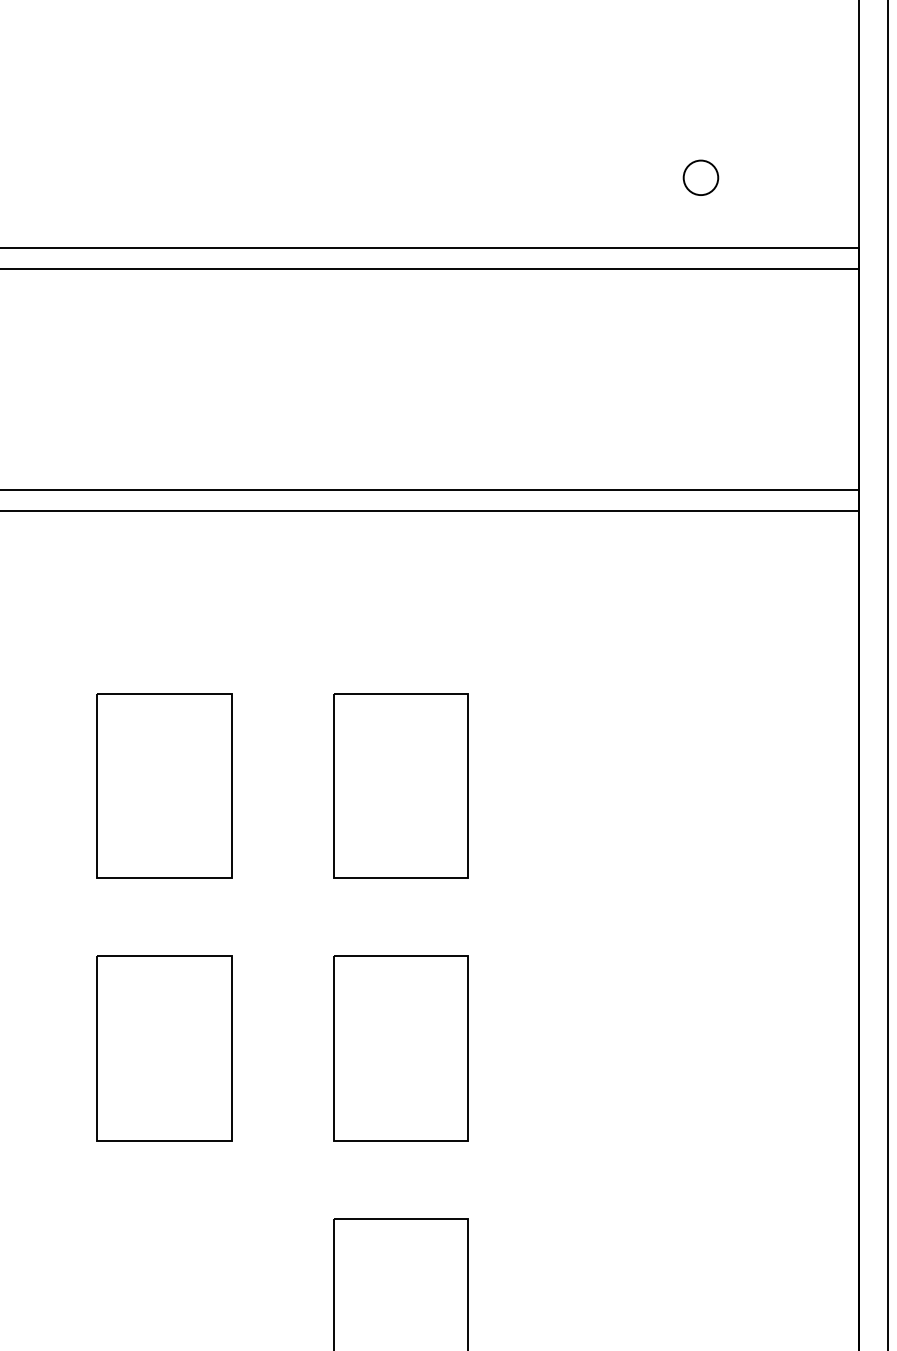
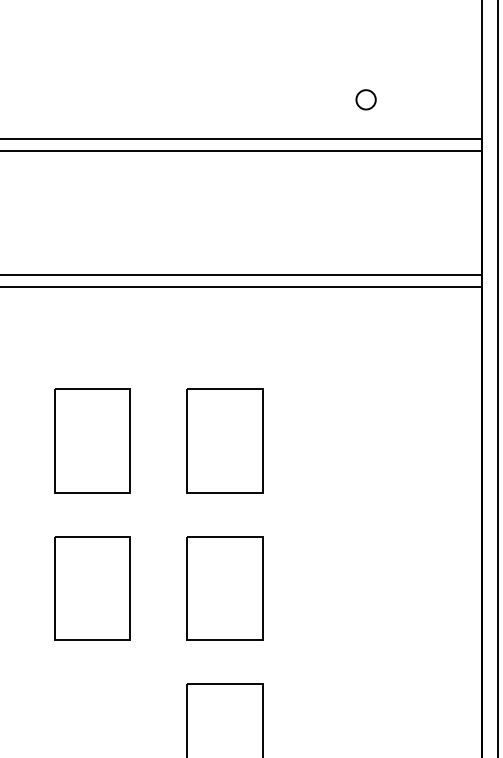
circle: (699, 177) -> (365, 99), moved

